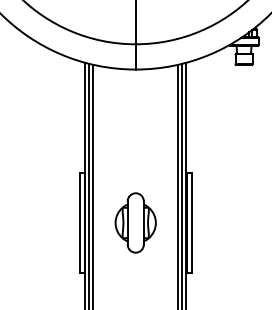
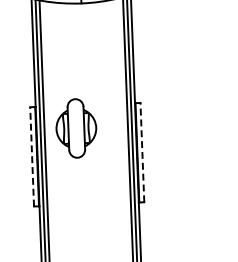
line: (79, 222) -> (31, 156), solid -> dashed
part: (135, 222) -> (76, 128), moved
line: (191, 222) -> (142, 152), solid -> dashed

